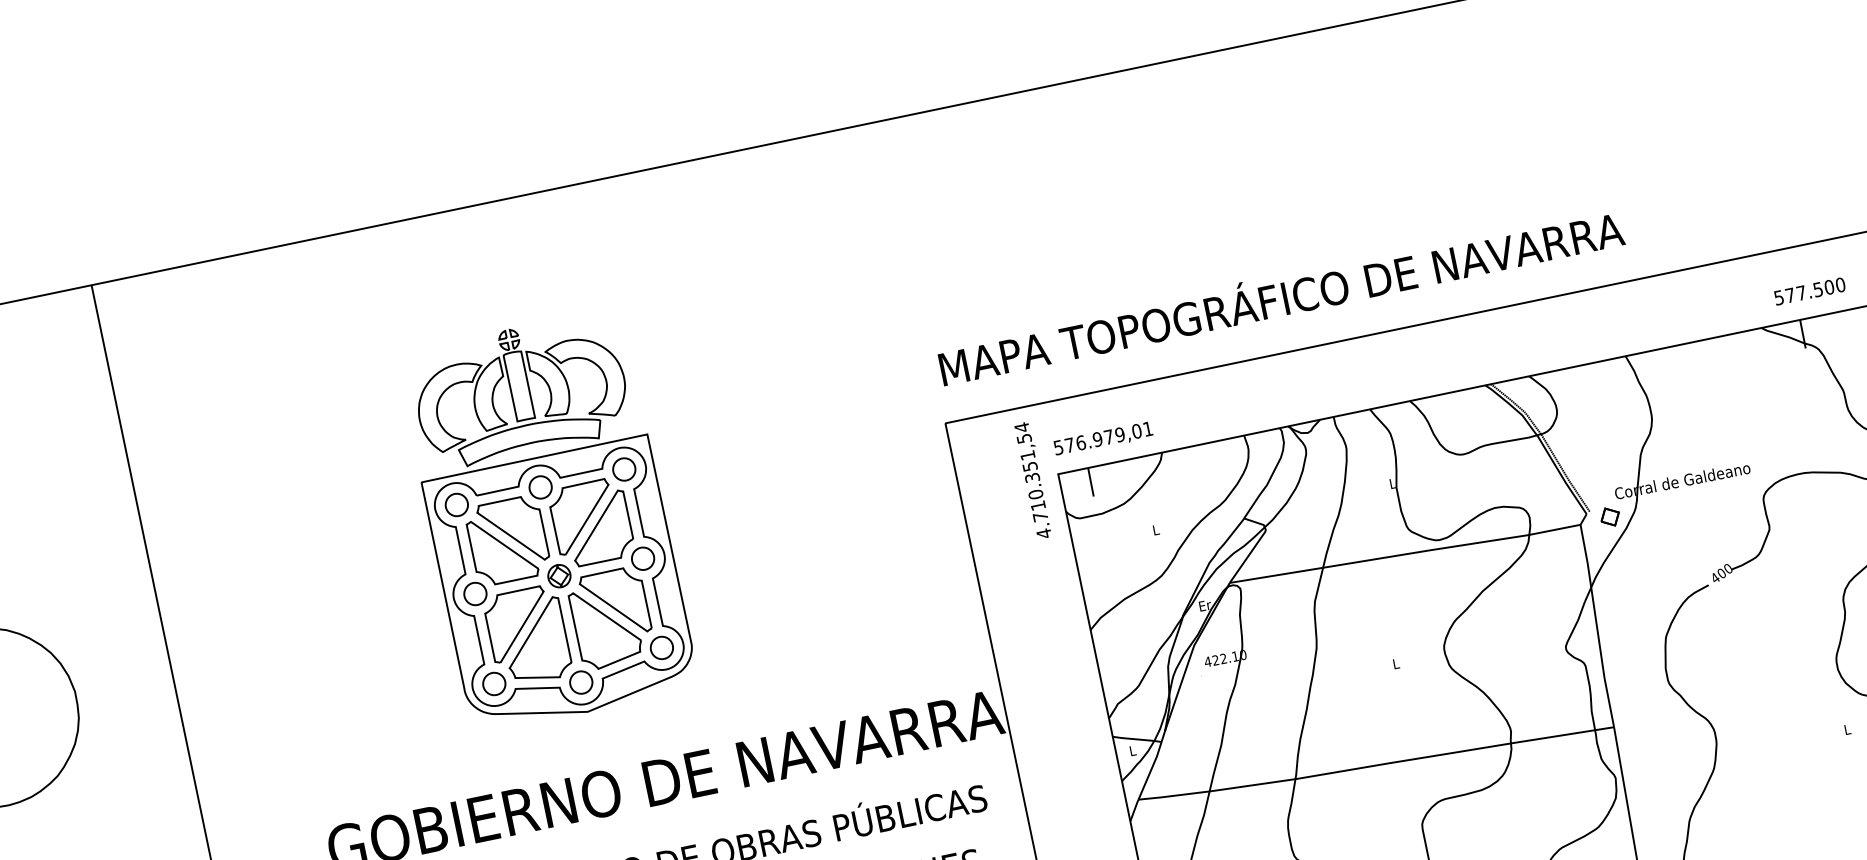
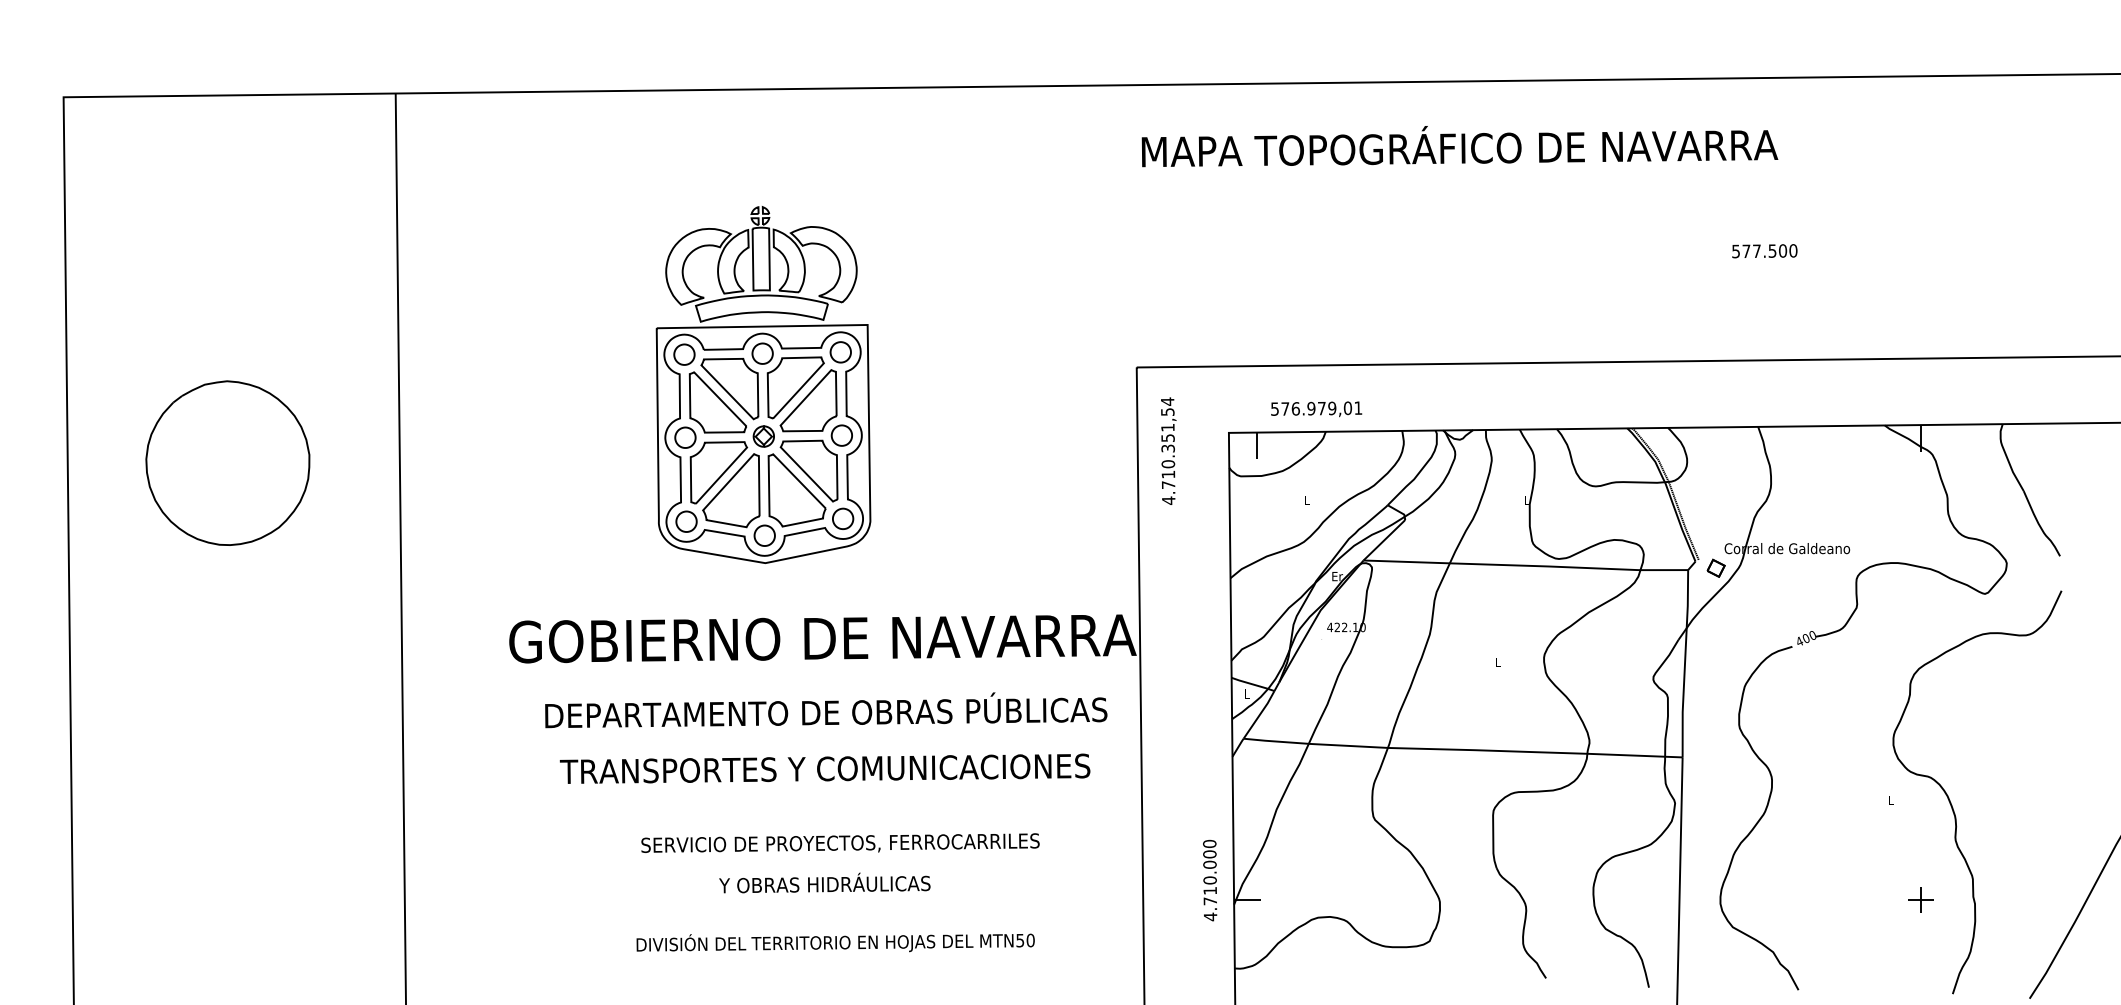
text: (1809, 291) -> (1764, 251), moved
text: (1280, 297) -> (1459, 146), moved
text: (1103, 439) -> (1316, 409), moved
text: (1033, 479) -> (1168, 450), moved

